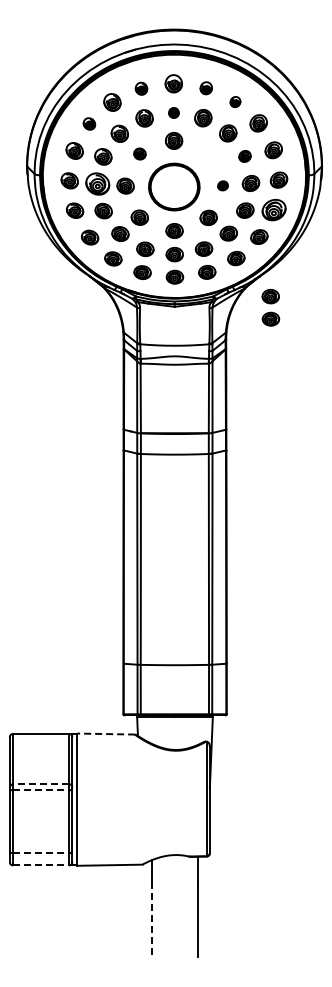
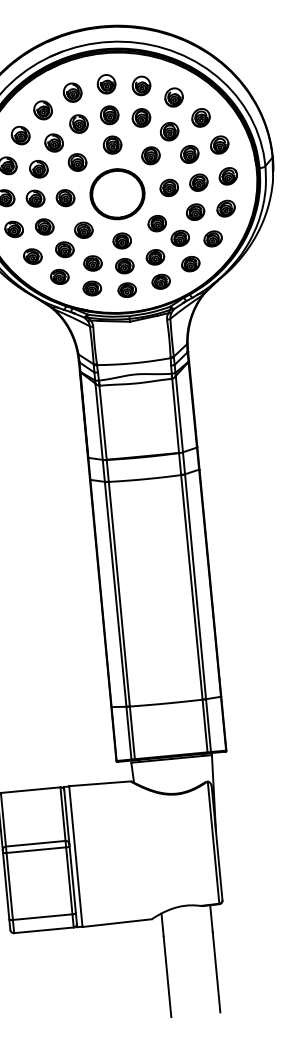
part: (206, 87) -> (141, 84), size x1.43
part: (141, 88) -> (72, 92), size x1.43
part: (235, 101) -> (174, 96), size x1.67
part: (173, 112) -> (109, 114), size x1.67
part: (89, 123) -> (20, 135), size x1.43
part: (139, 153) -> (77, 161), size x1.43
part: (208, 154) -> (150, 156), added
part: (244, 156) -> (189, 154), size x1.43
part: (97, 183) -> (35, 198), size x0.71
part: (222, 185) -> (168, 187), size x1.67
part: (273, 209) -> (225, 208), size x0.71
part: (270, 307) -> (232, 312), removed
line: (106, 734) -> (100, 784), dashed -> solid
line: (41, 784) -> (36, 844), dashed -> solid
line: (41, 790) -> (36, 850), dashed -> solid
line: (41, 853) -> (43, 917), dashed -> solid
line: (41, 865) -> (44, 930), dashed -> solid
line: (151, 919) -> (166, 976), dashed -> solid

